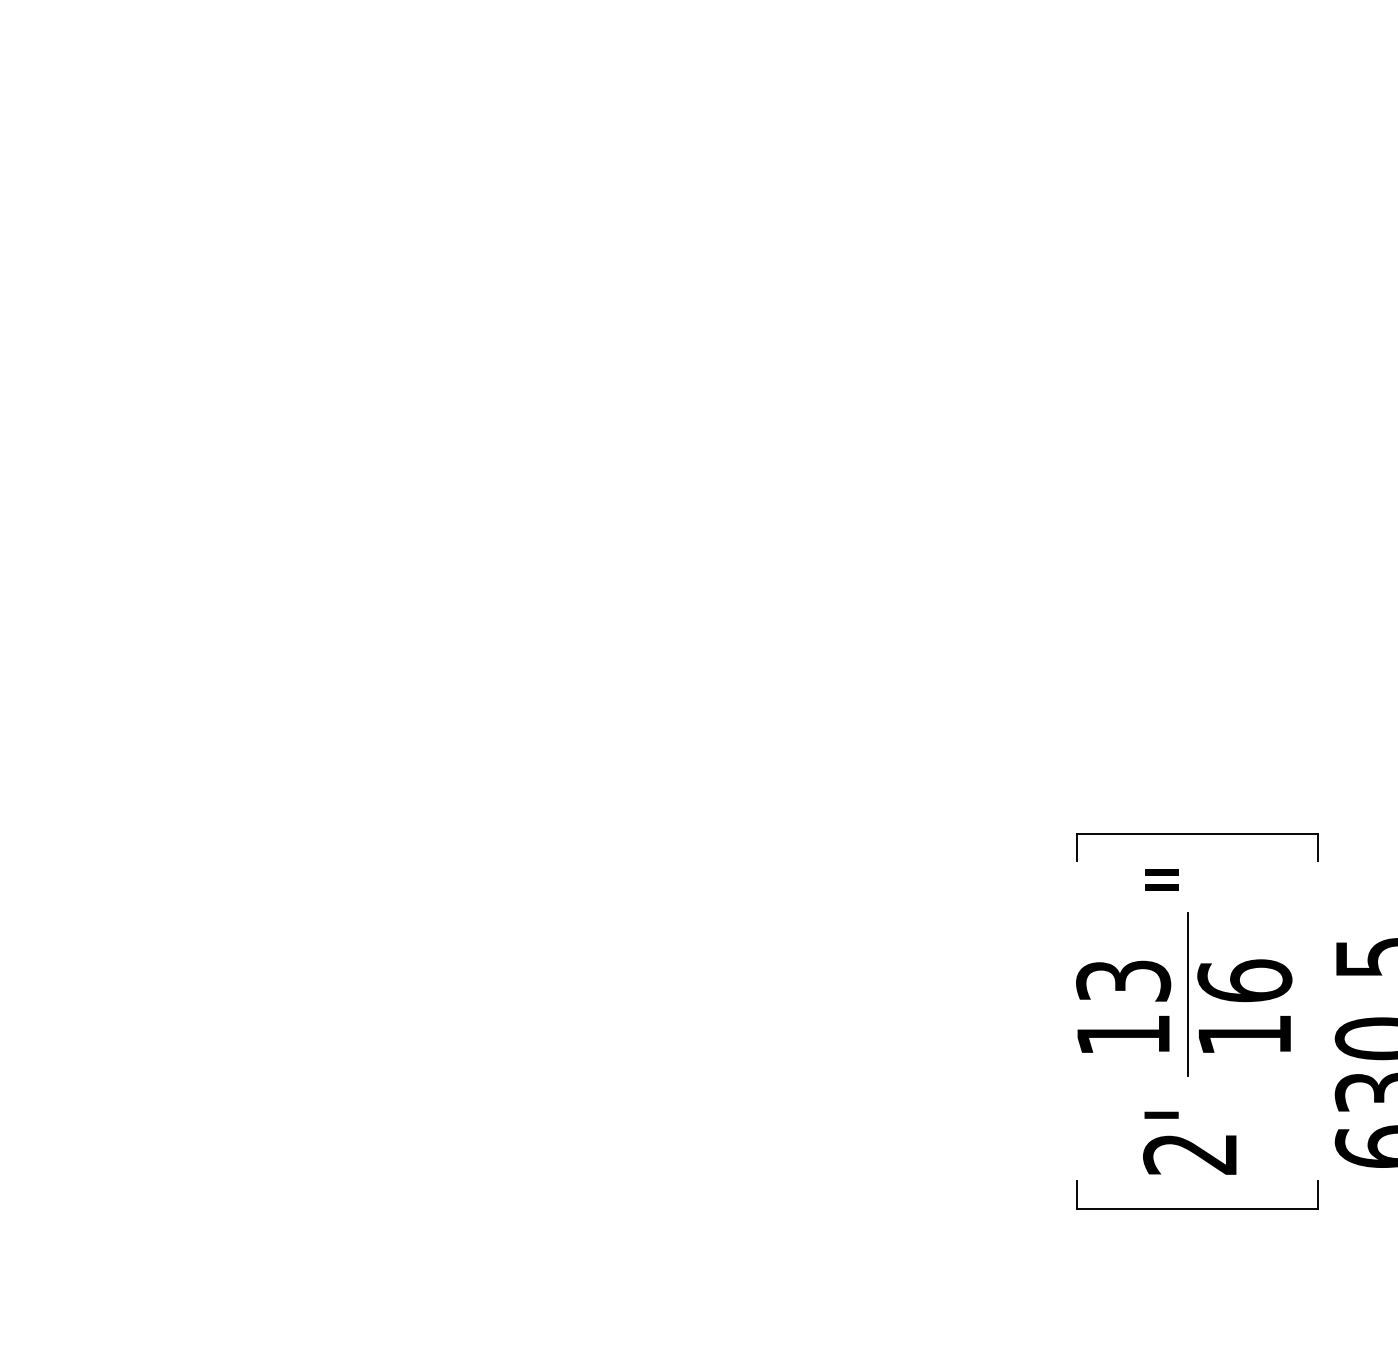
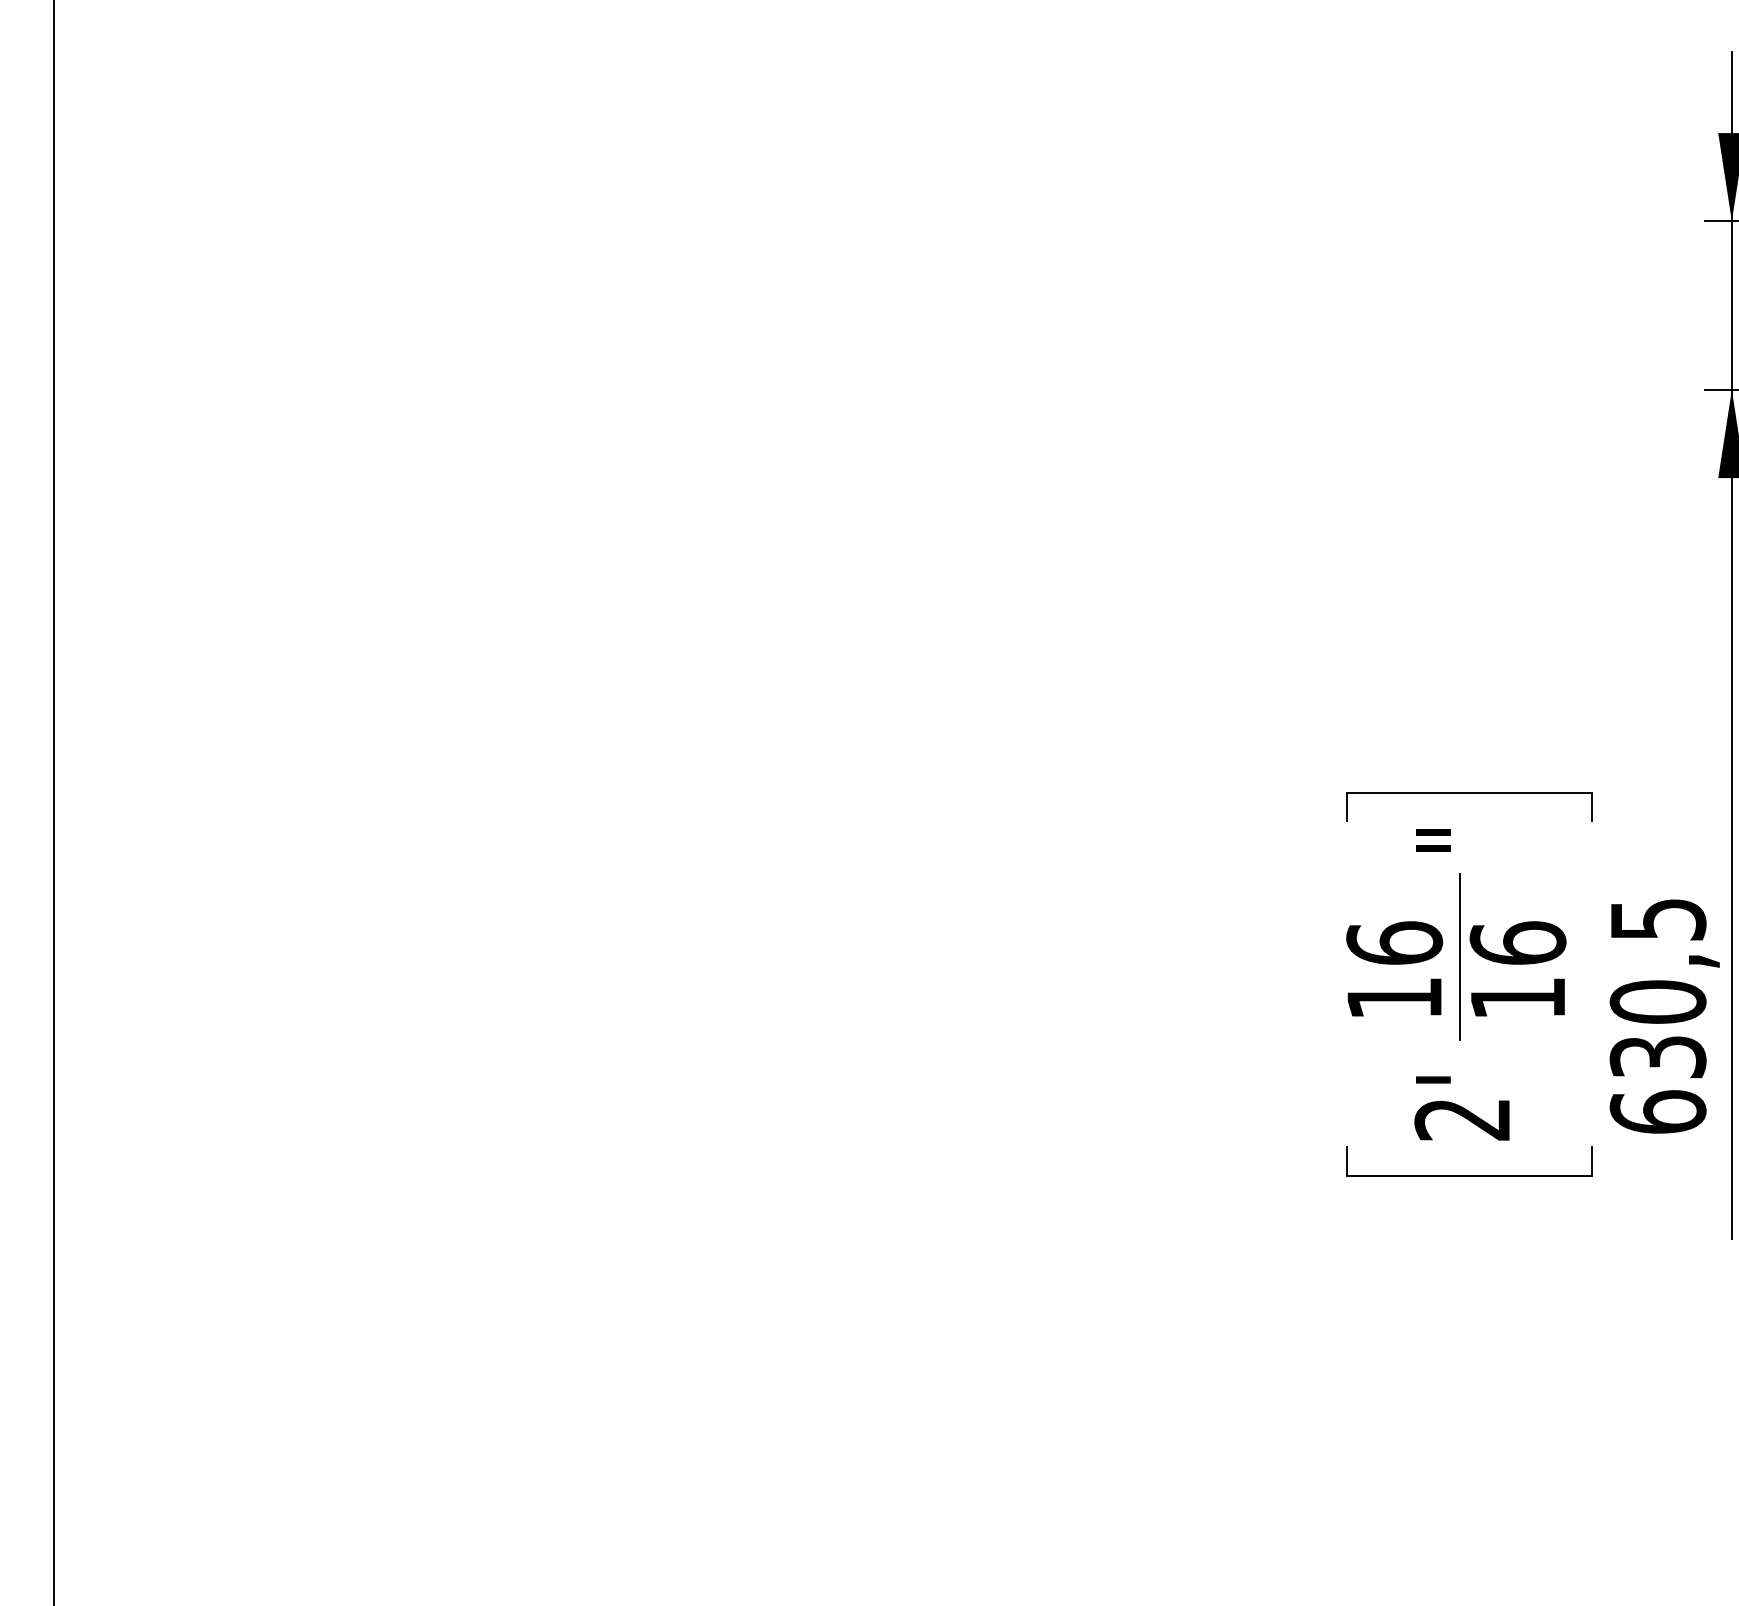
text: (1123, 980) -> (1394, 942), 13 -> 16

